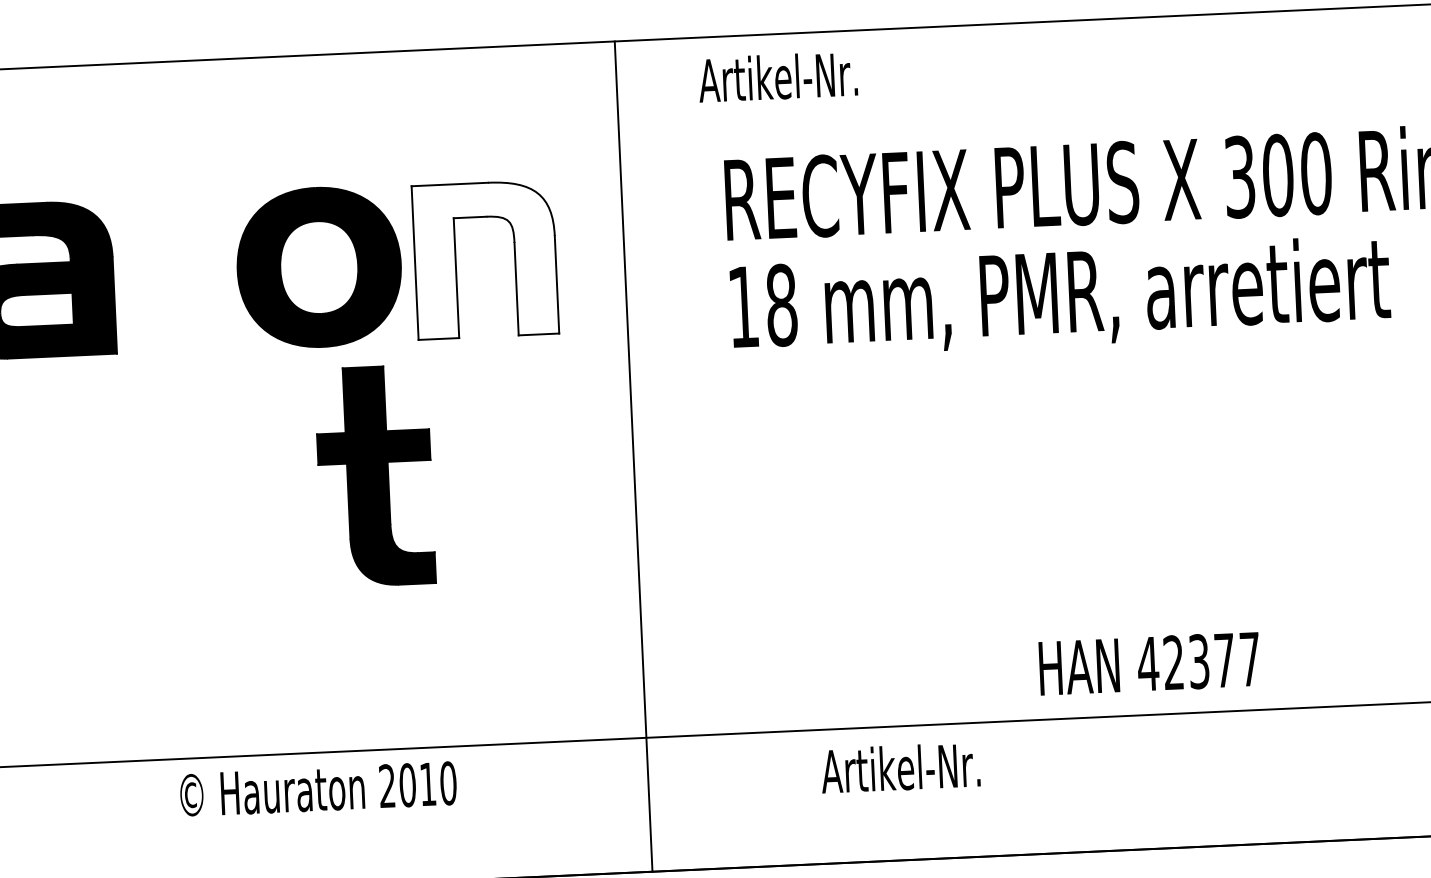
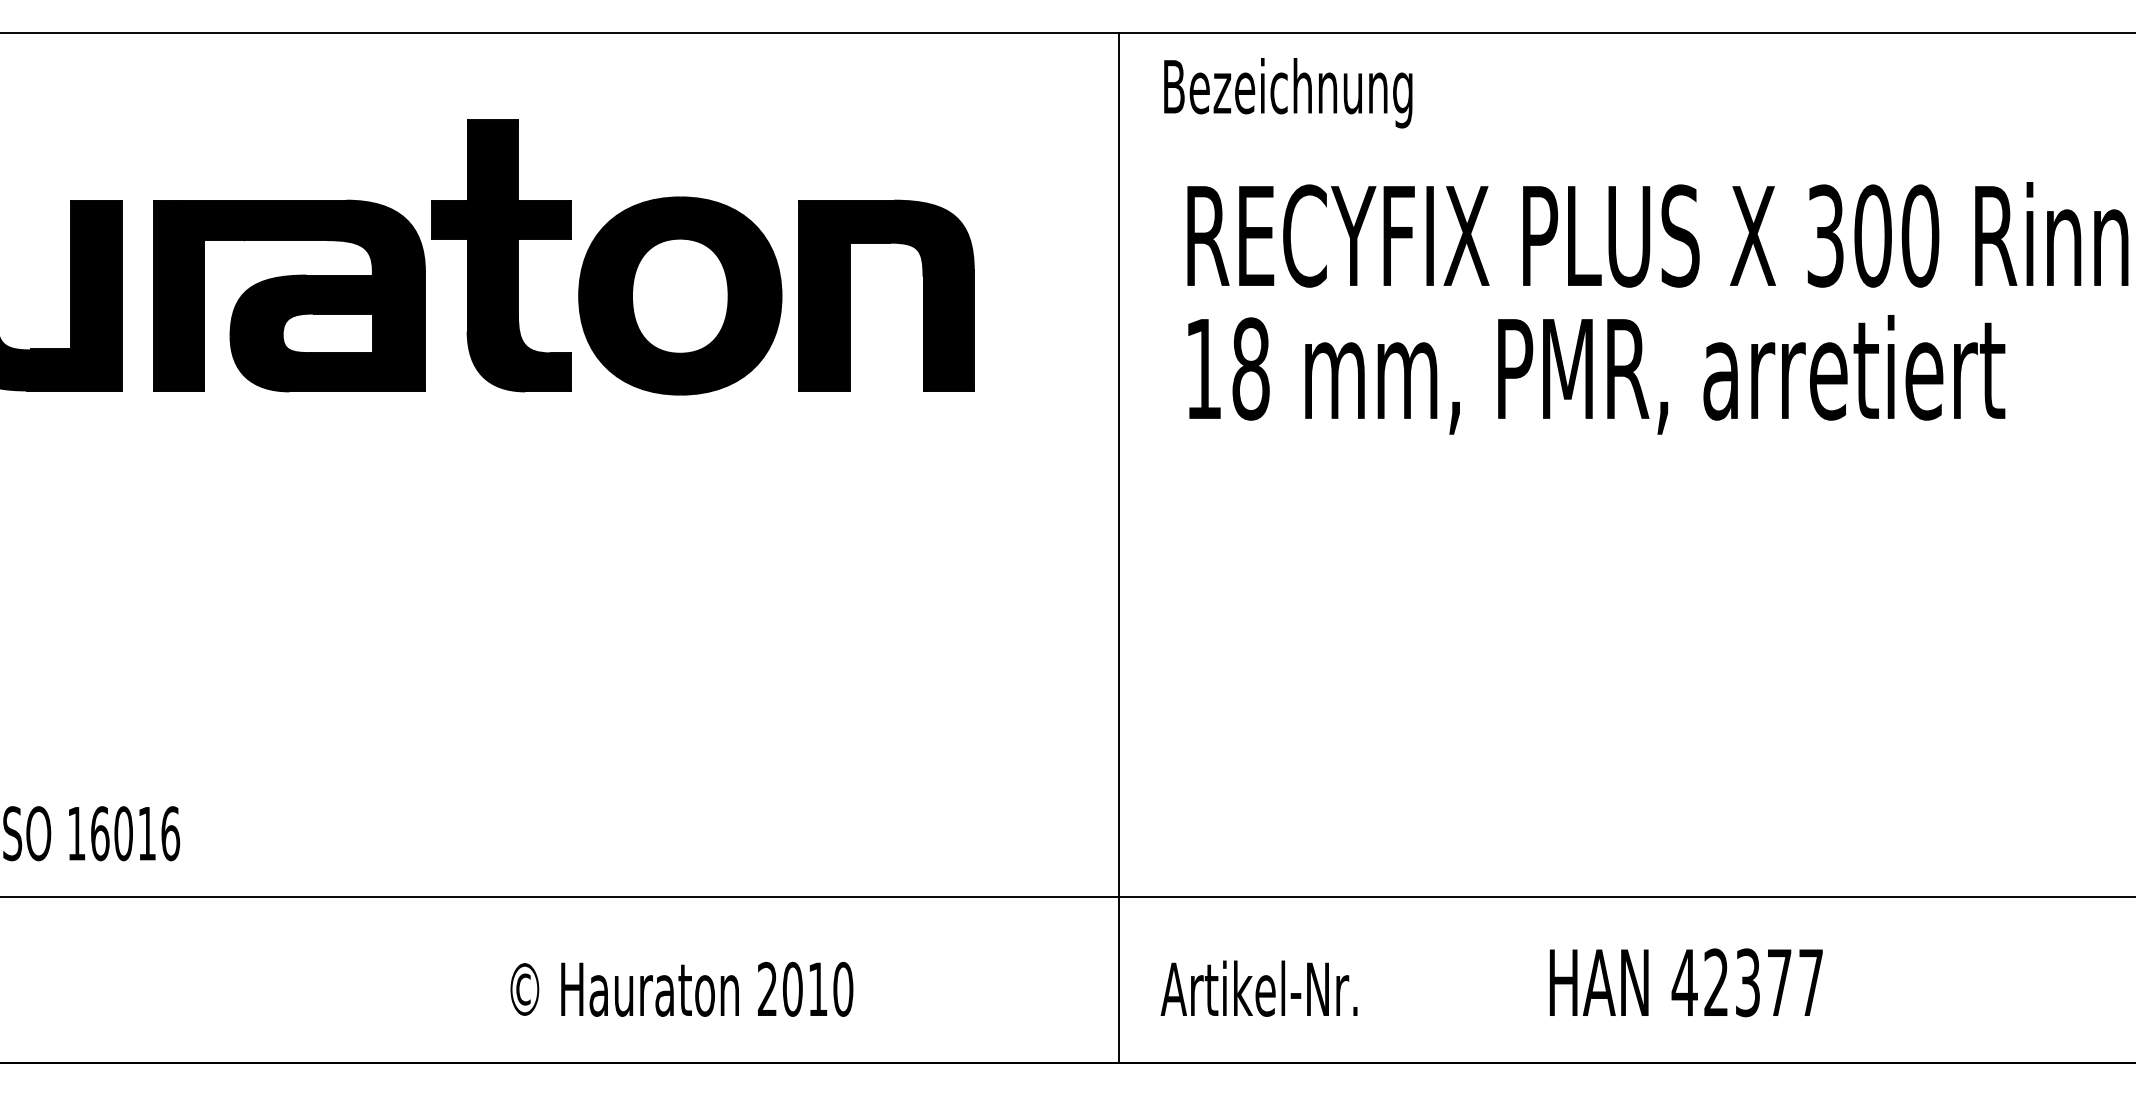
text: (800, 82) -> (1286, 93), Artikel-Nr. -> Bezeichnung
fill: (485, 259) -> (886, 295), added
line: (633, 456) -> (1119, 547), moved
part: (374, 476) -> (501, 255), moved
text: (1149, 663) -> (1686, 982), moved
text: (900, 767) -> (1258, 988), moved
text: (318, 788) -> (681, 988), moved

